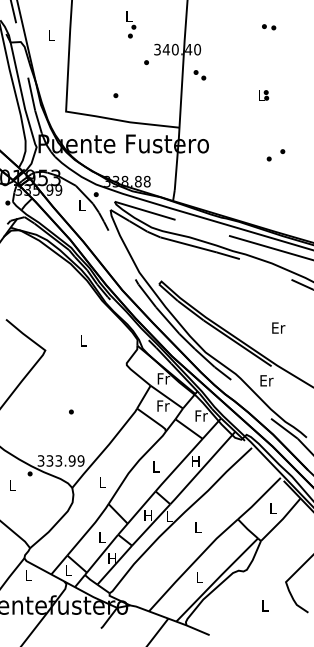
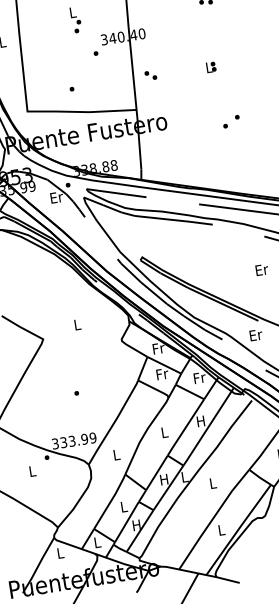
part: (199, 75) -> (150, 75), moved
text: (82, 205) -> (56, 197), L -> Er
text: (278, 327) -> (261, 269), moved

